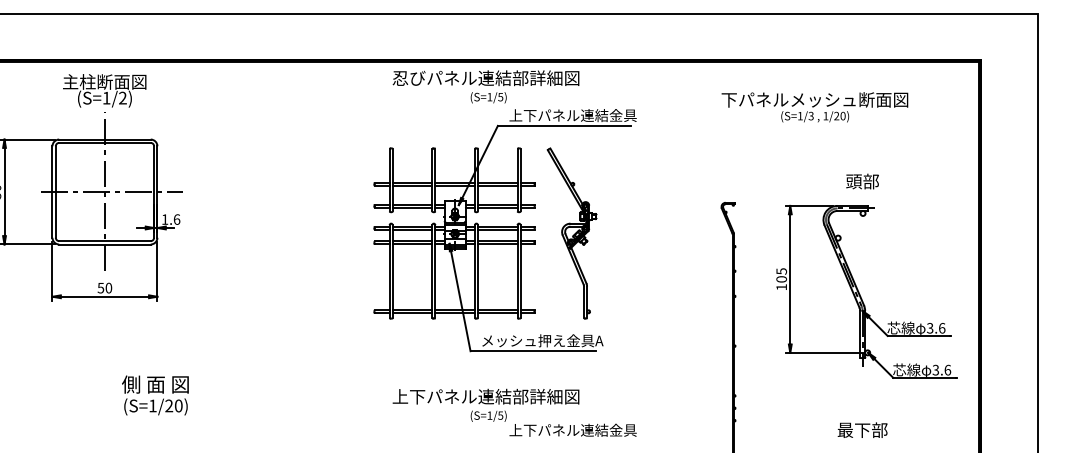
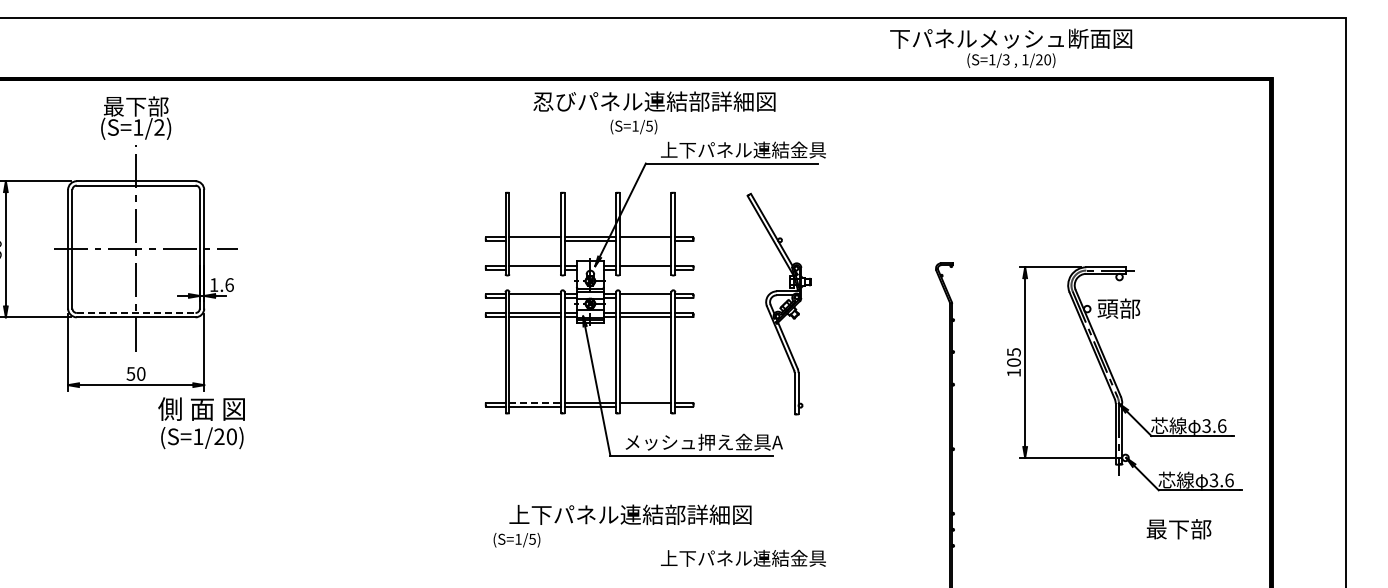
text: (486, 78) -> (654, 101), moved
text: (104, 81) -> (135, 106), 主柱断面図 -> 最下部
text: (815, 106) -> (1011, 47), moved
text: (862, 181) -> (1118, 308), moved
line: (412, 186) -> (534, 241), removed
line: (497, 186) -> (645, 241), removed
line: (412, 207) -> (534, 269), removed
line: (497, 207) -> (645, 269), removed
line: (412, 229) -> (534, 298), removed
line: (497, 229) -> (645, 298), removed
part: (571, 233) -> (778, 303), moved
line: (105, 240) -> (136, 312), solid -> dashed
line: (412, 310) -> (535, 402), solid -> dashed
line: (497, 313) -> (645, 406), removed
text: (155, 395) -> (201, 423), moved
text: (488, 416) -> (516, 540), moved
text: (862, 430) -> (1178, 529), moved

